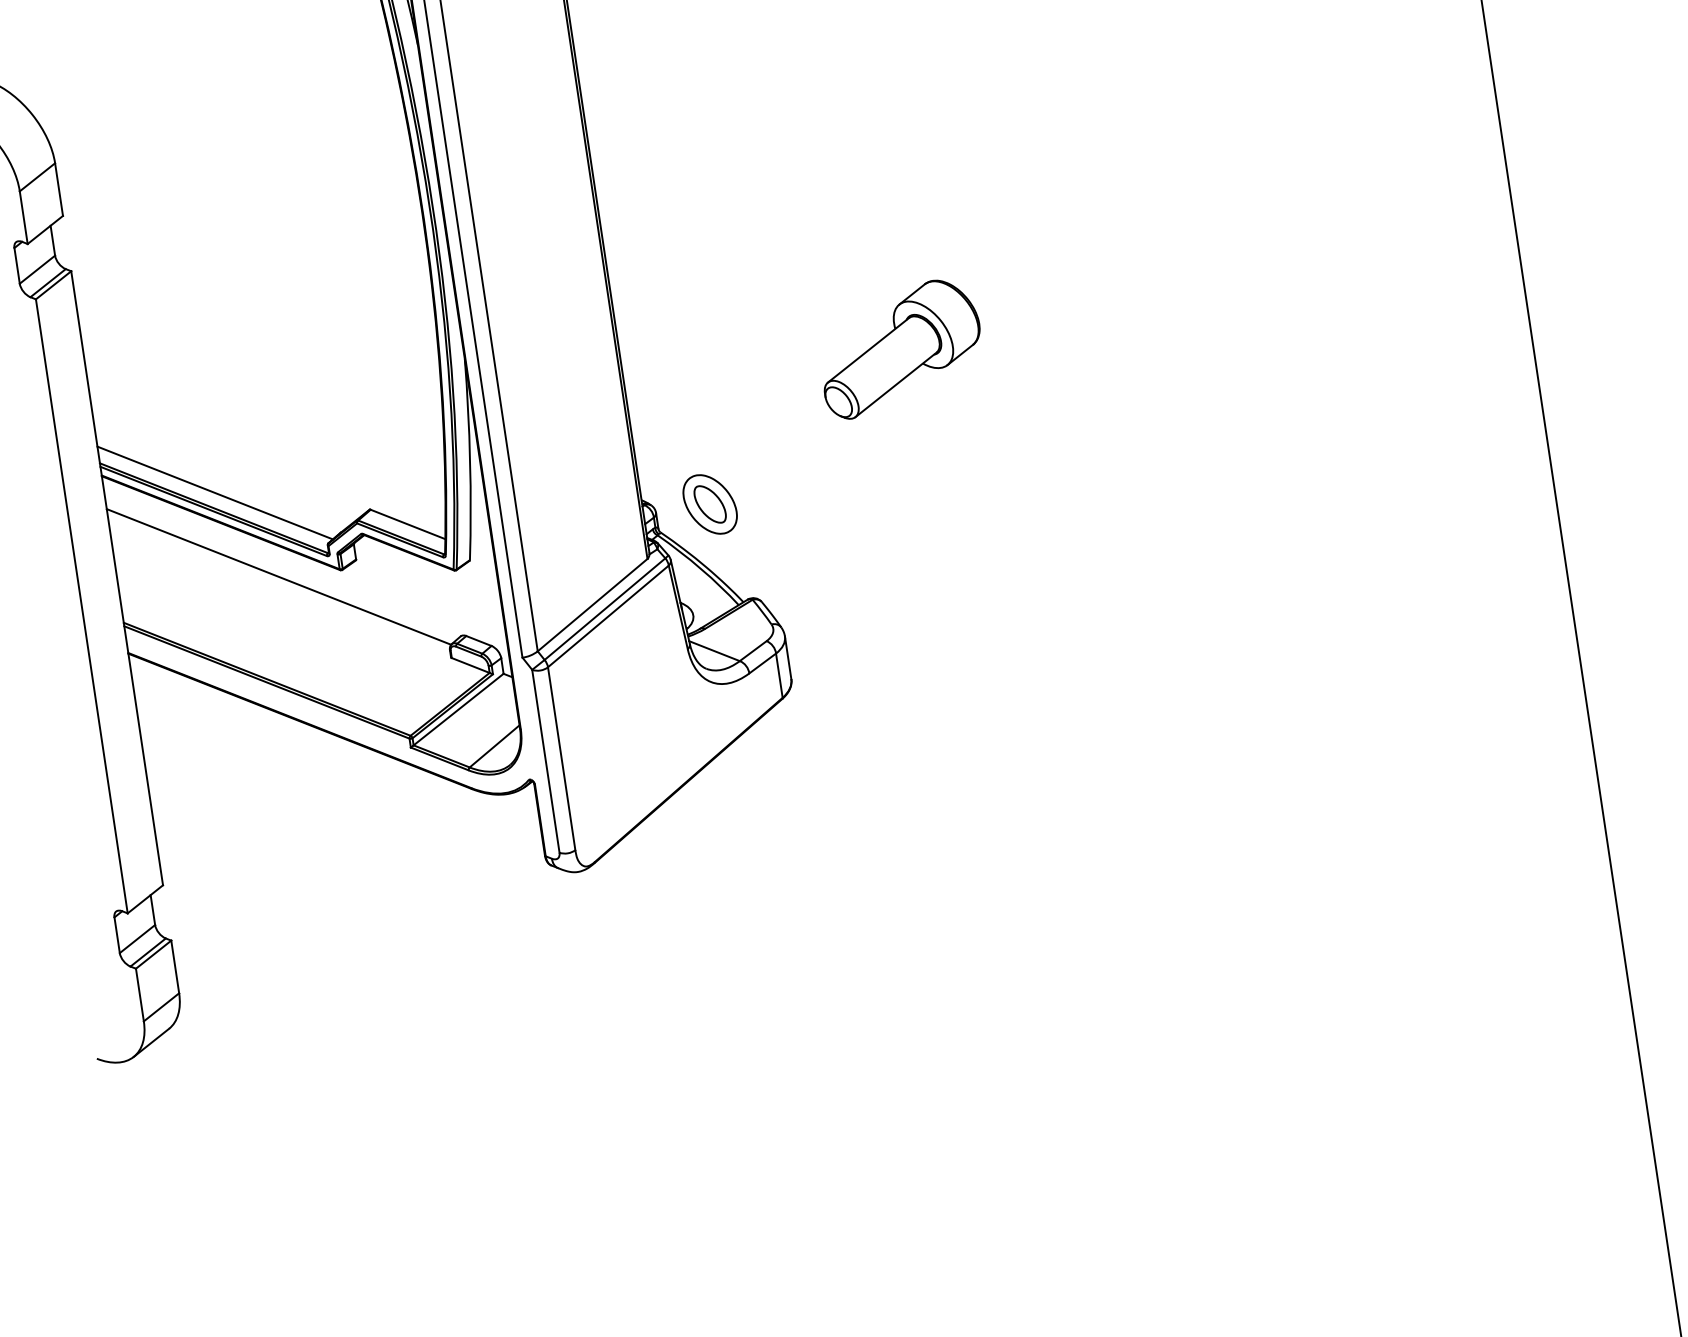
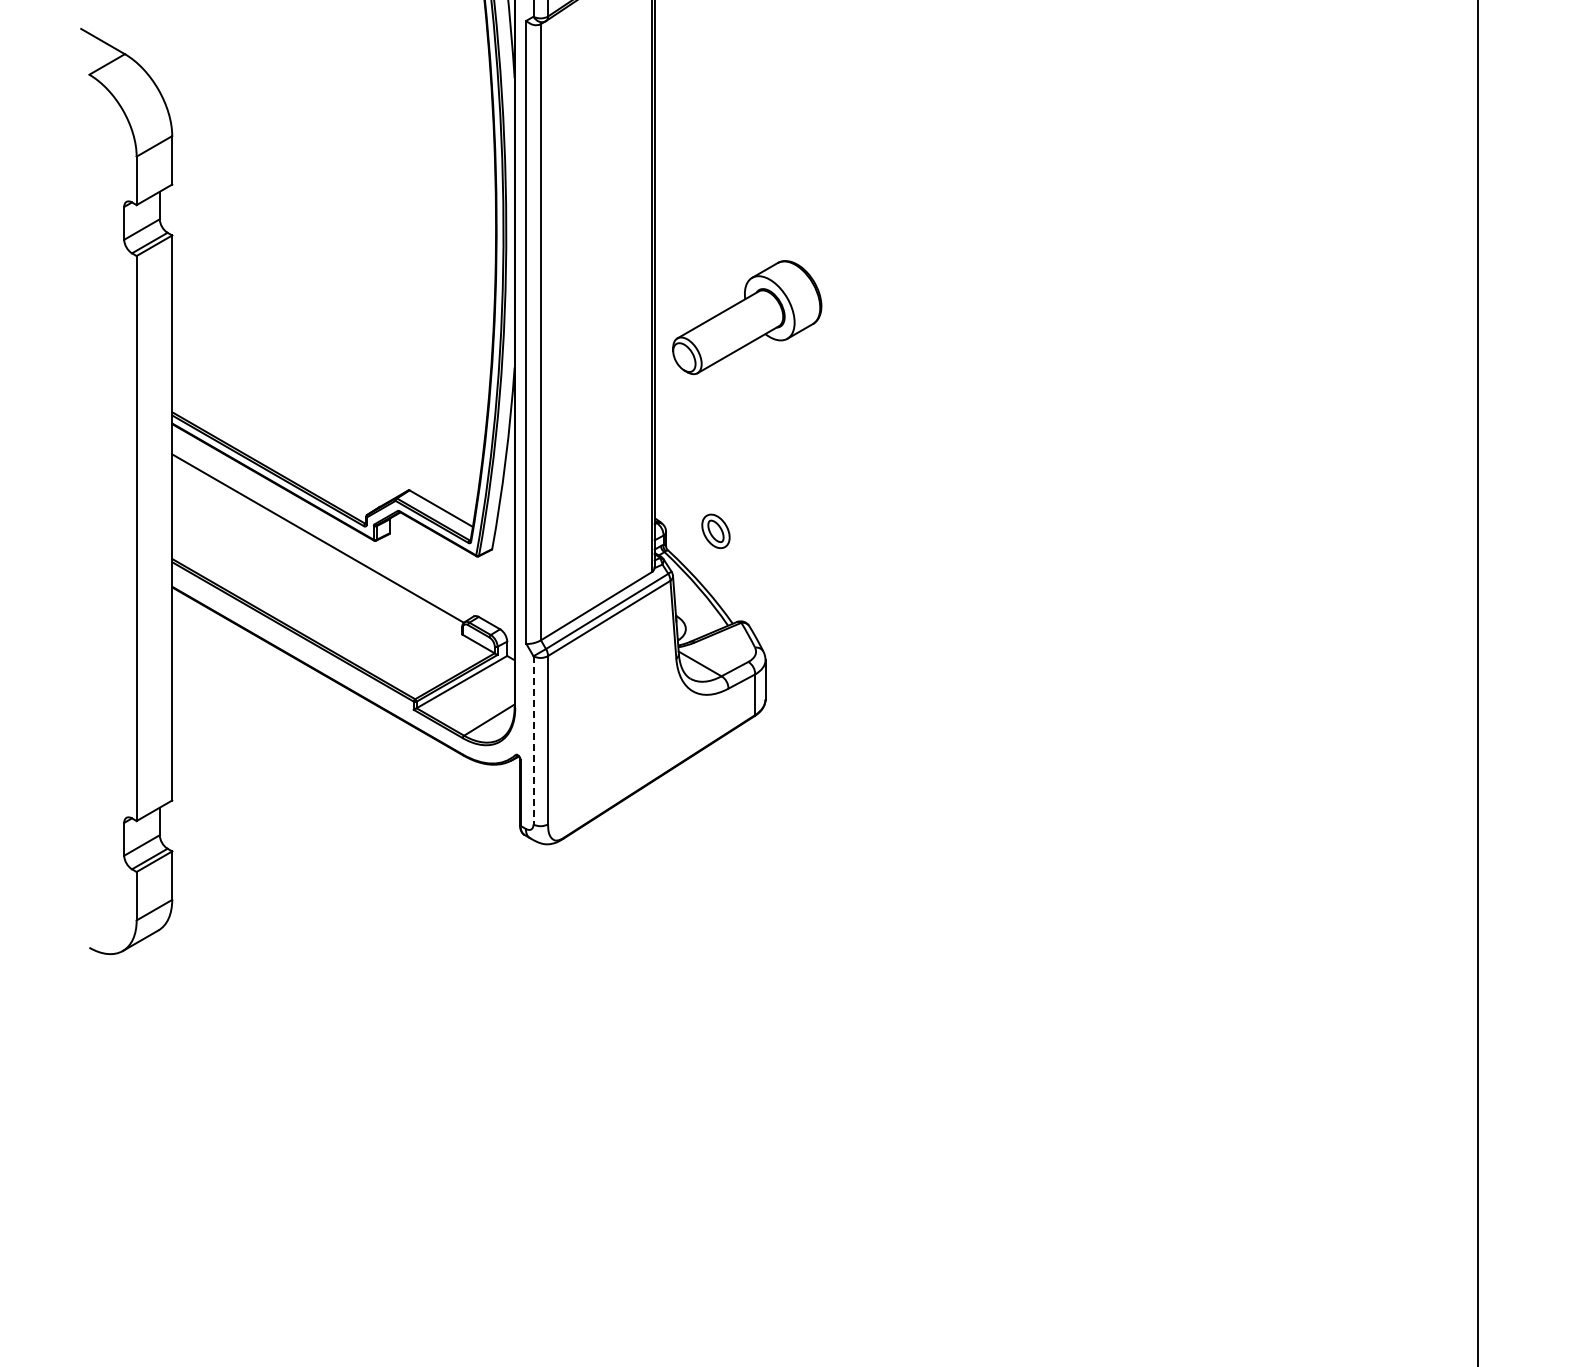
part: (900, 348) -> (747, 317), moved
line: (214, 493) -> (271, 454), removed
part: (709, 504) -> (715, 531), size x0.6
line: (545, 761) -> (533, 740), solid -> dashed

